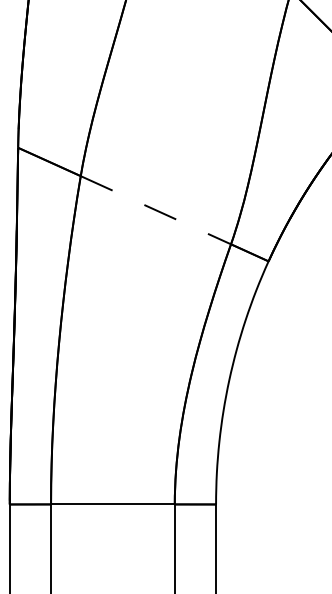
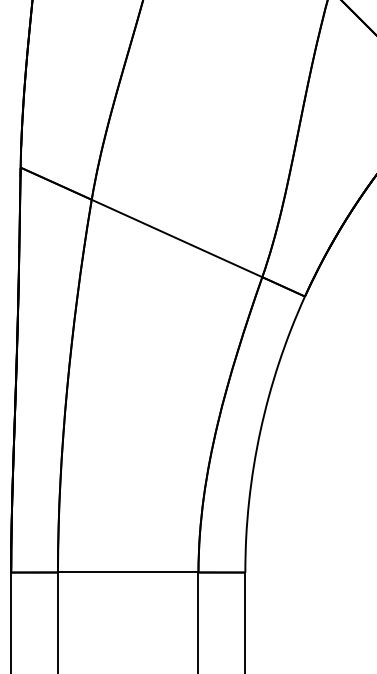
line: (156, 210) -> (177, 238), dashed -> solid

